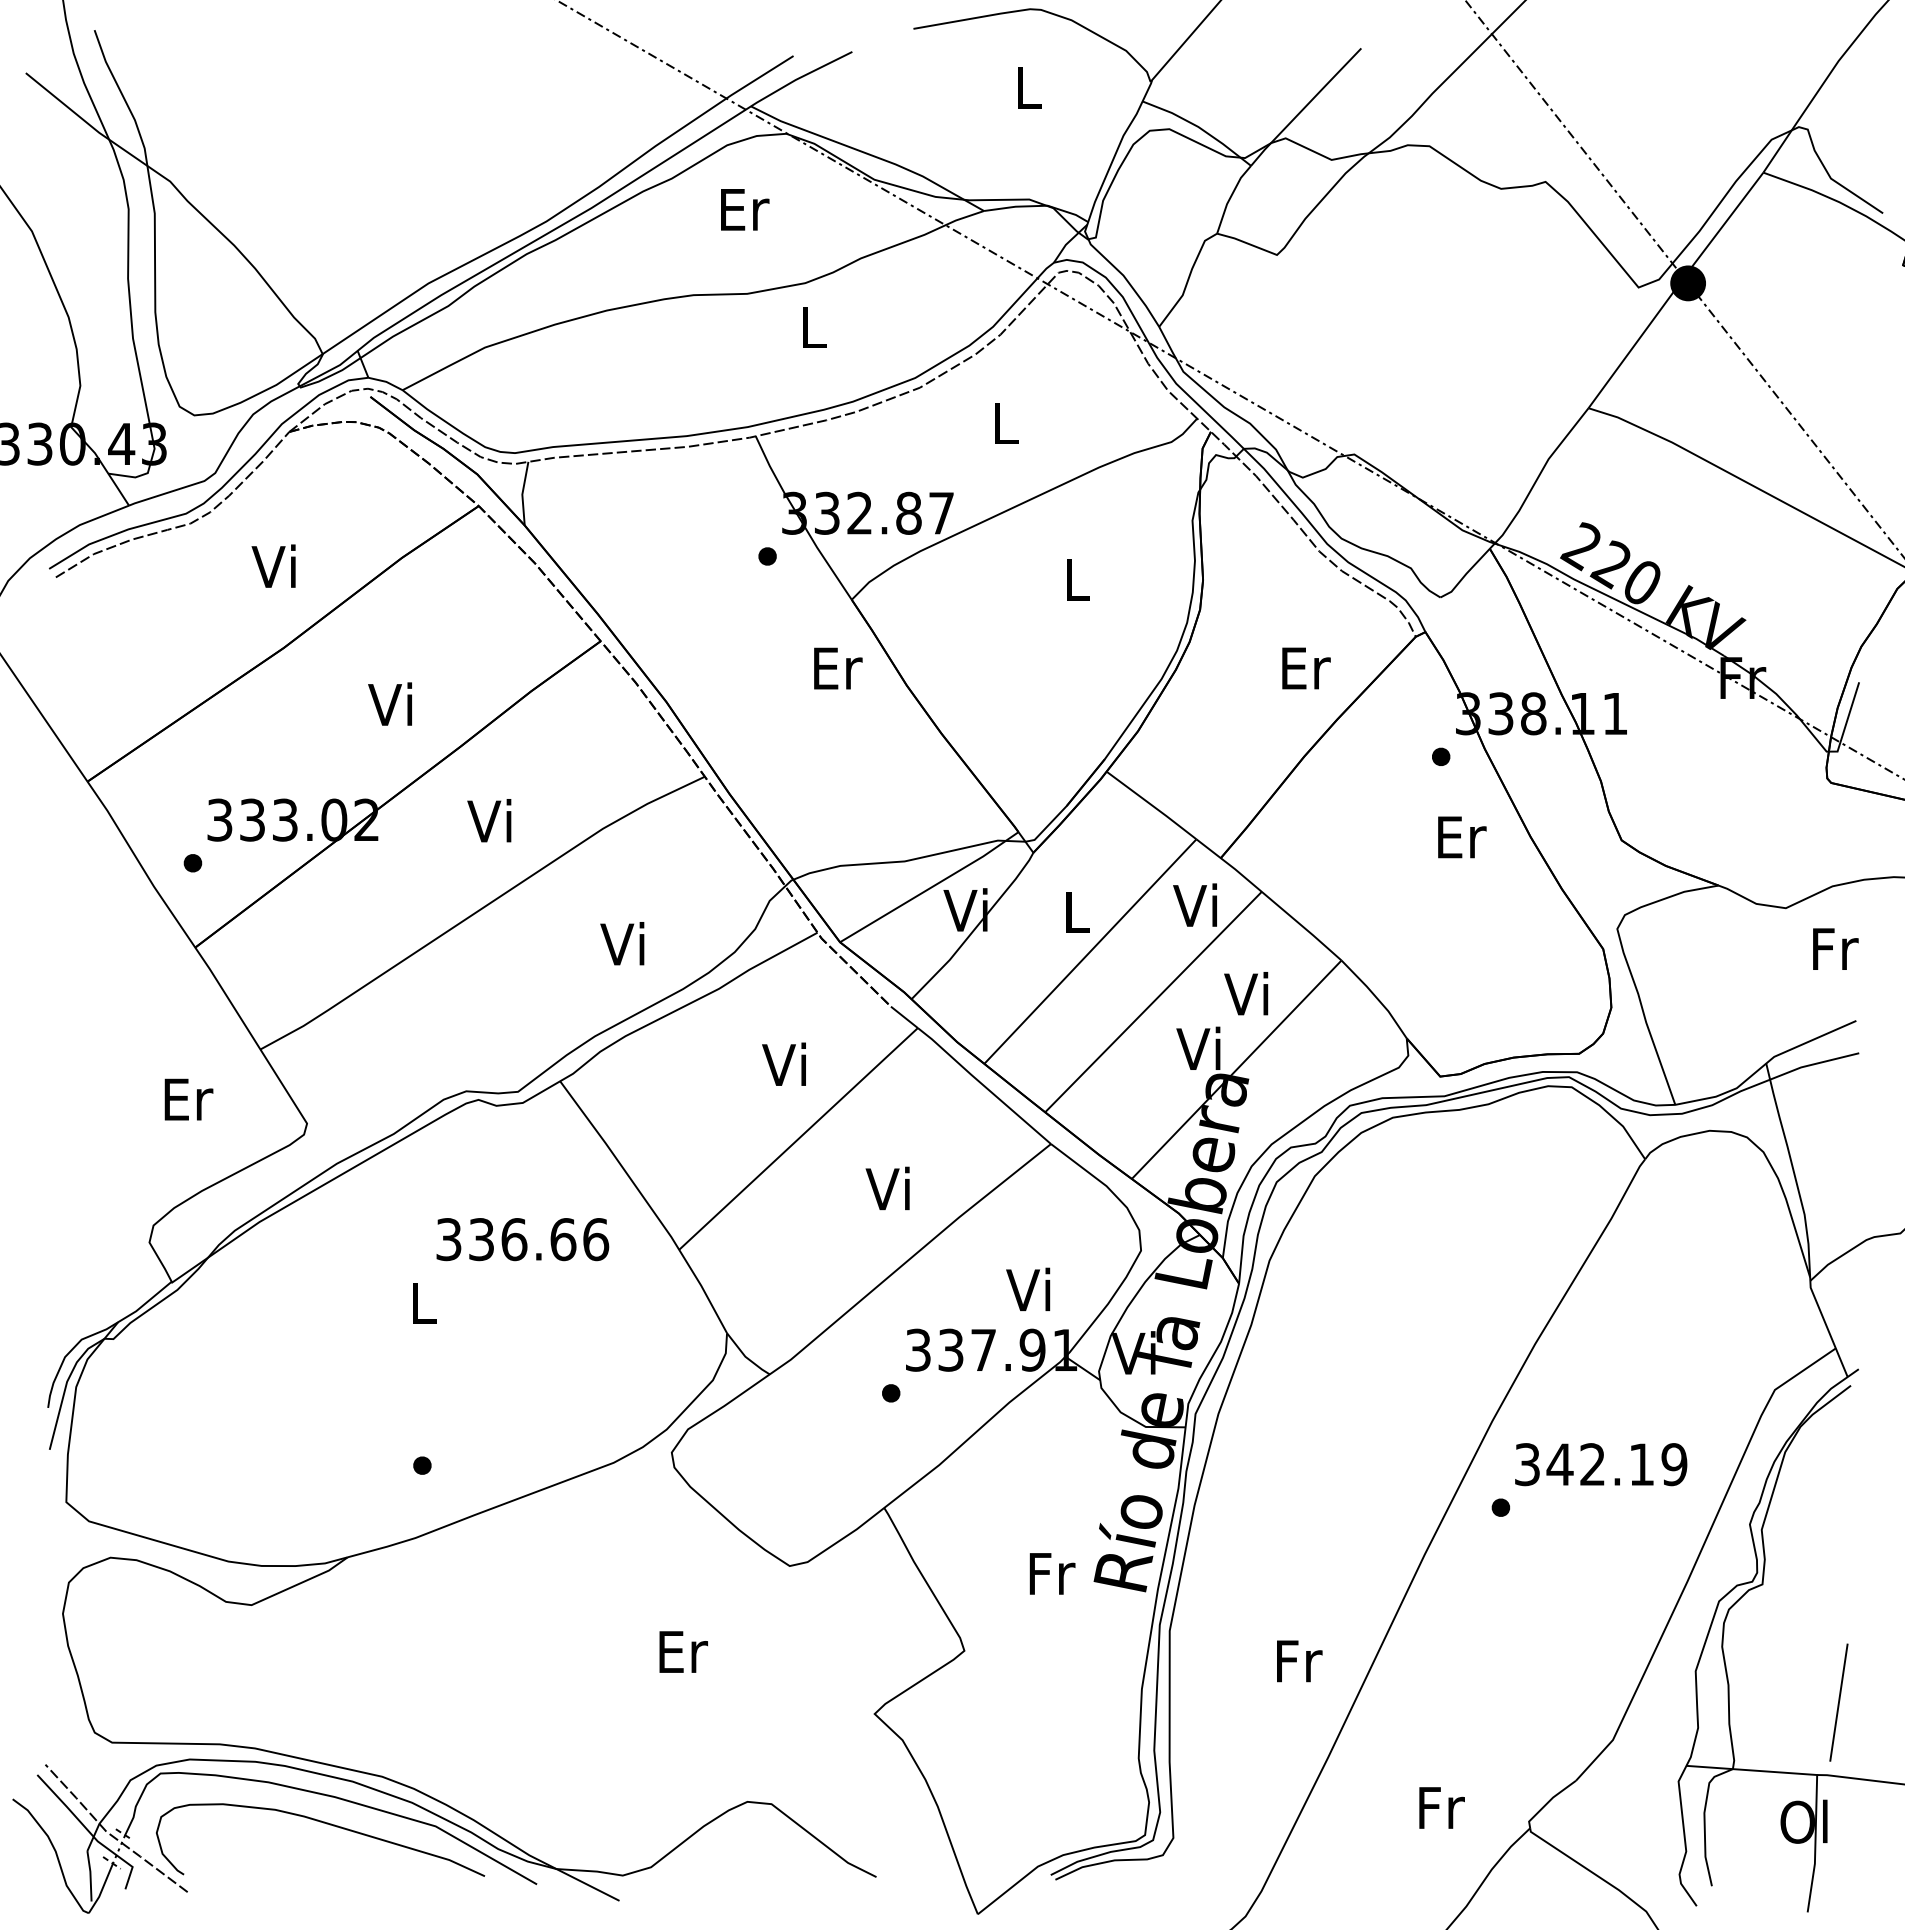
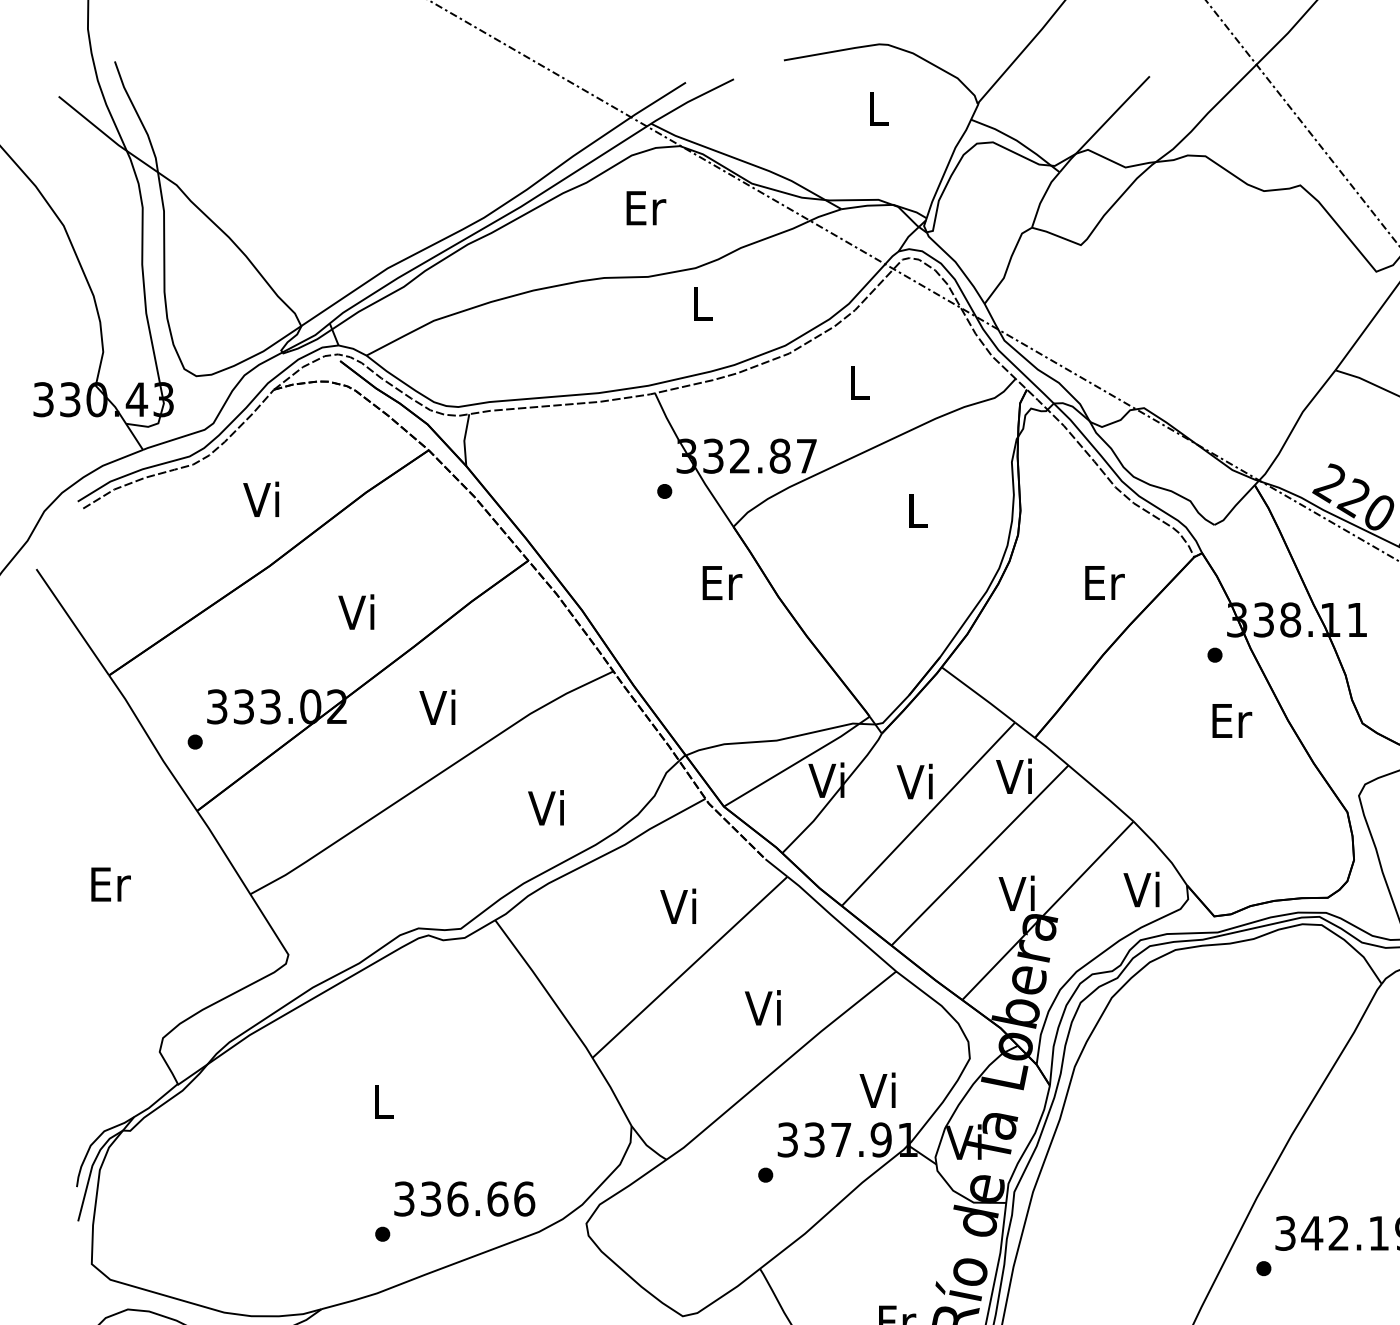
text: (1073, 911) -> (914, 781), L -> Vi
text: (1246, 993) -> (1141, 889), moved
text: (188, 1099) -> (110, 884), moved
text: (522, 1239) -> (464, 1198), moved

